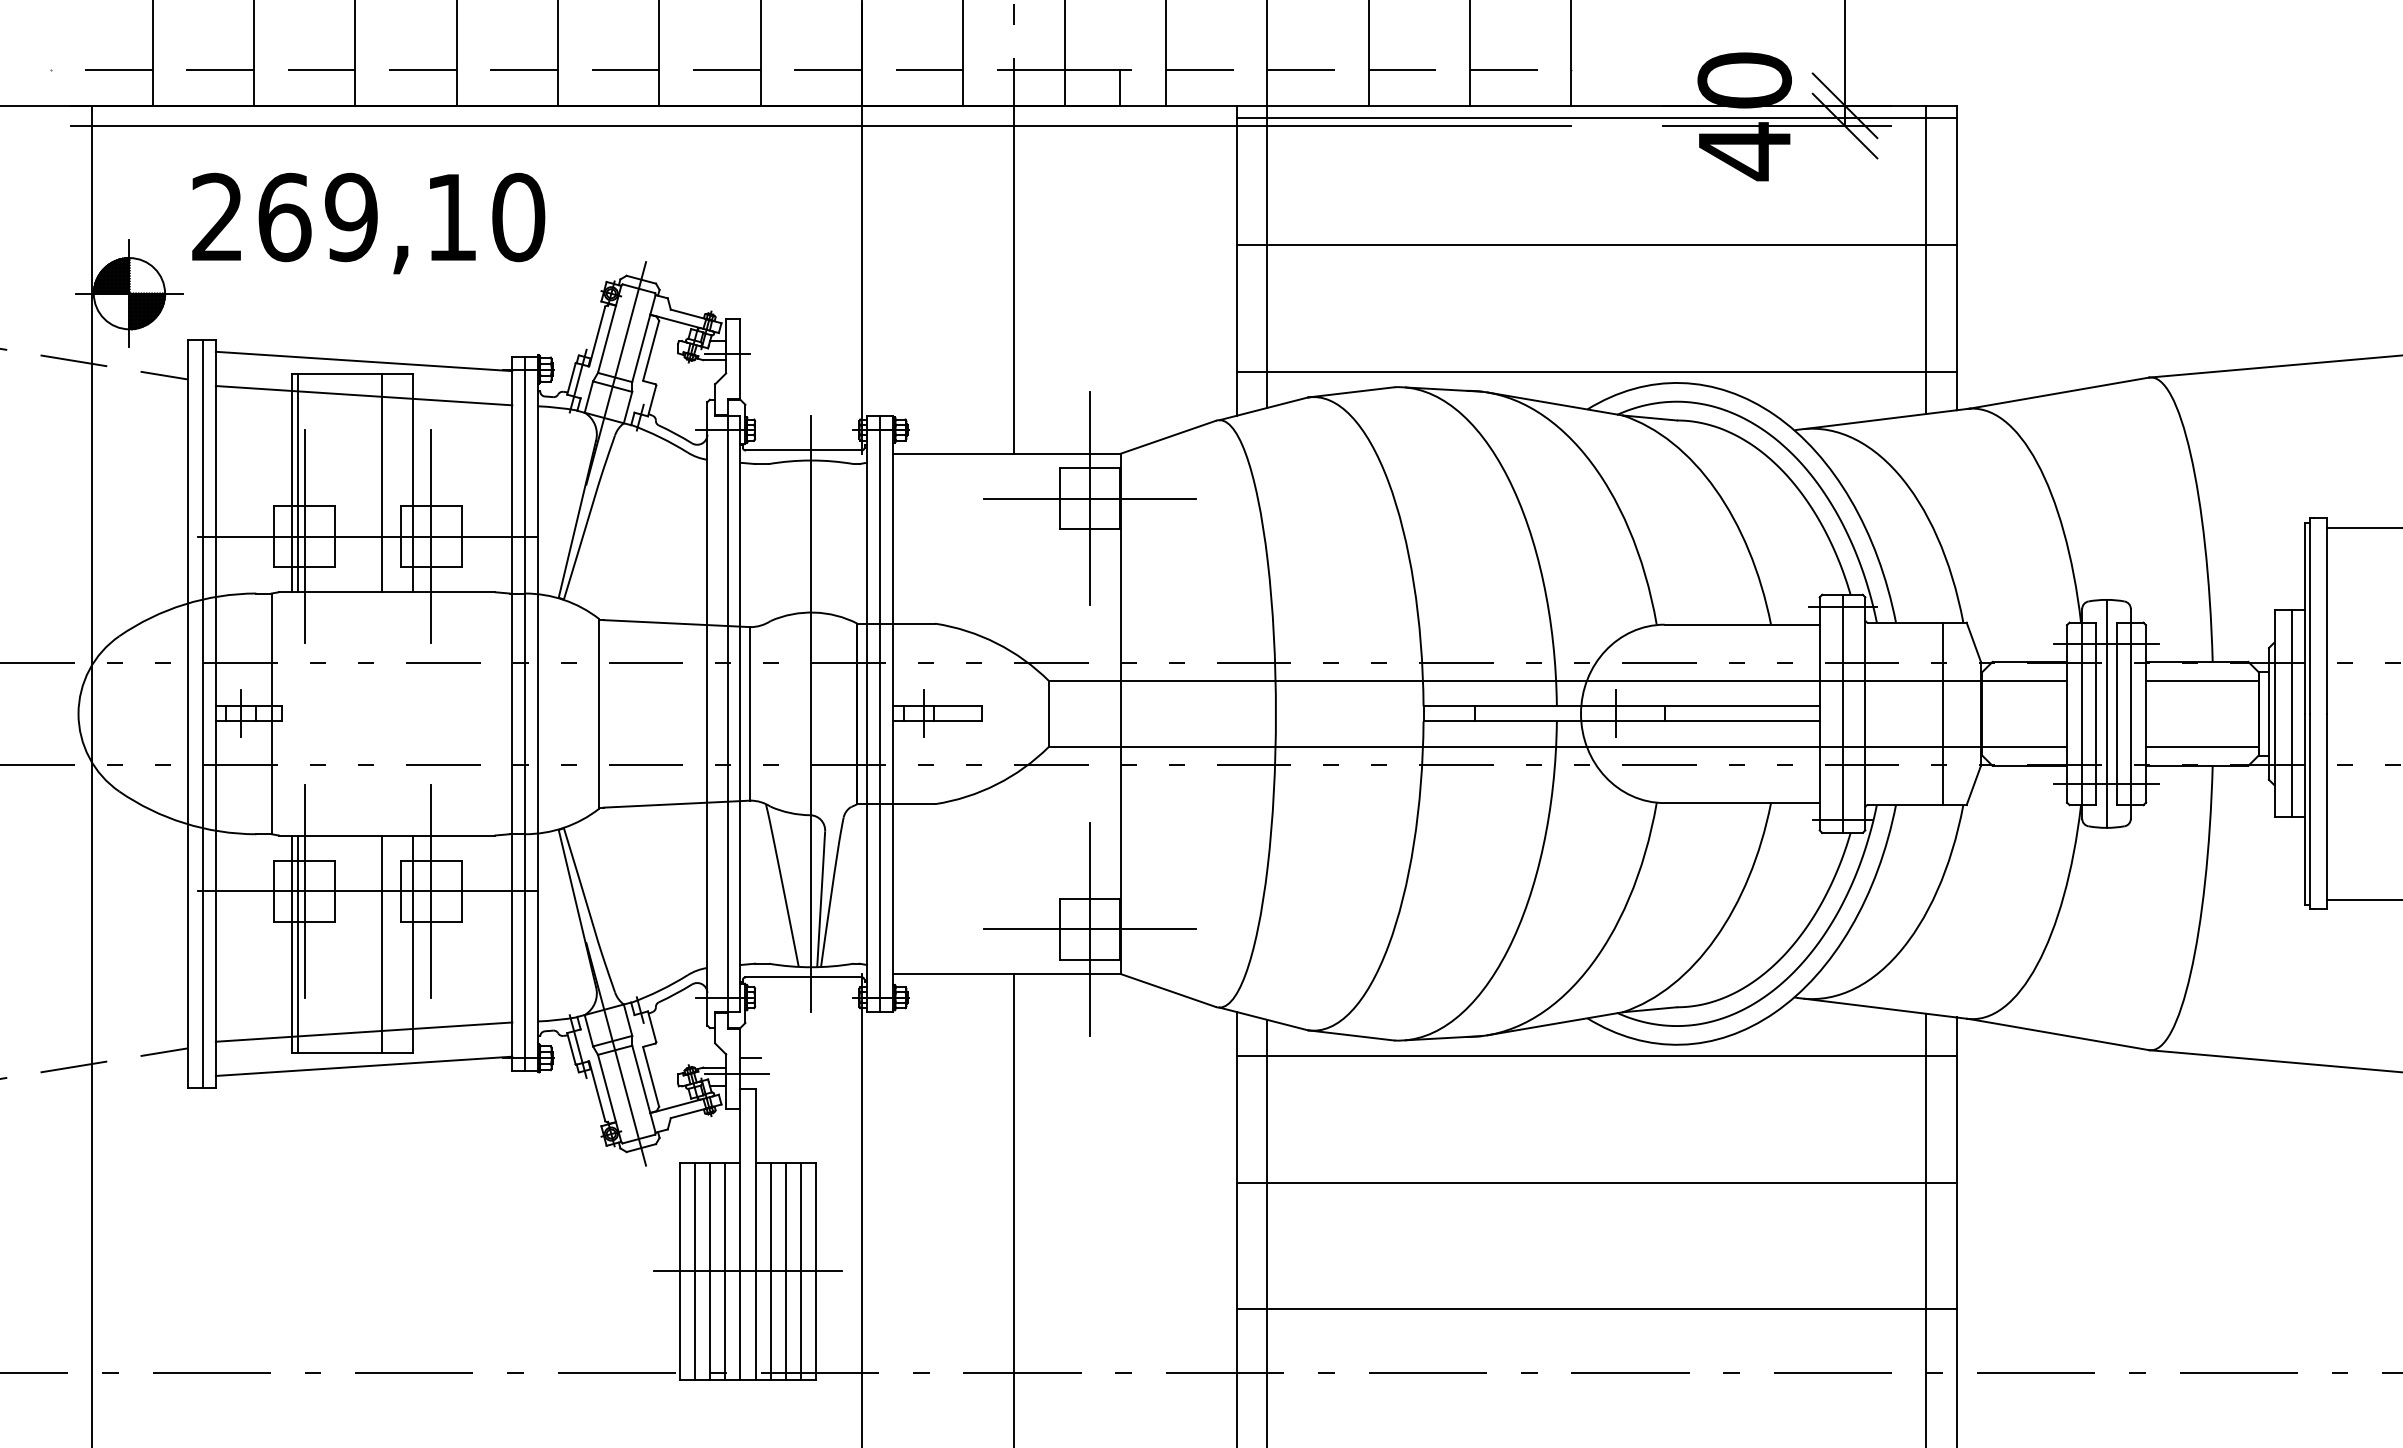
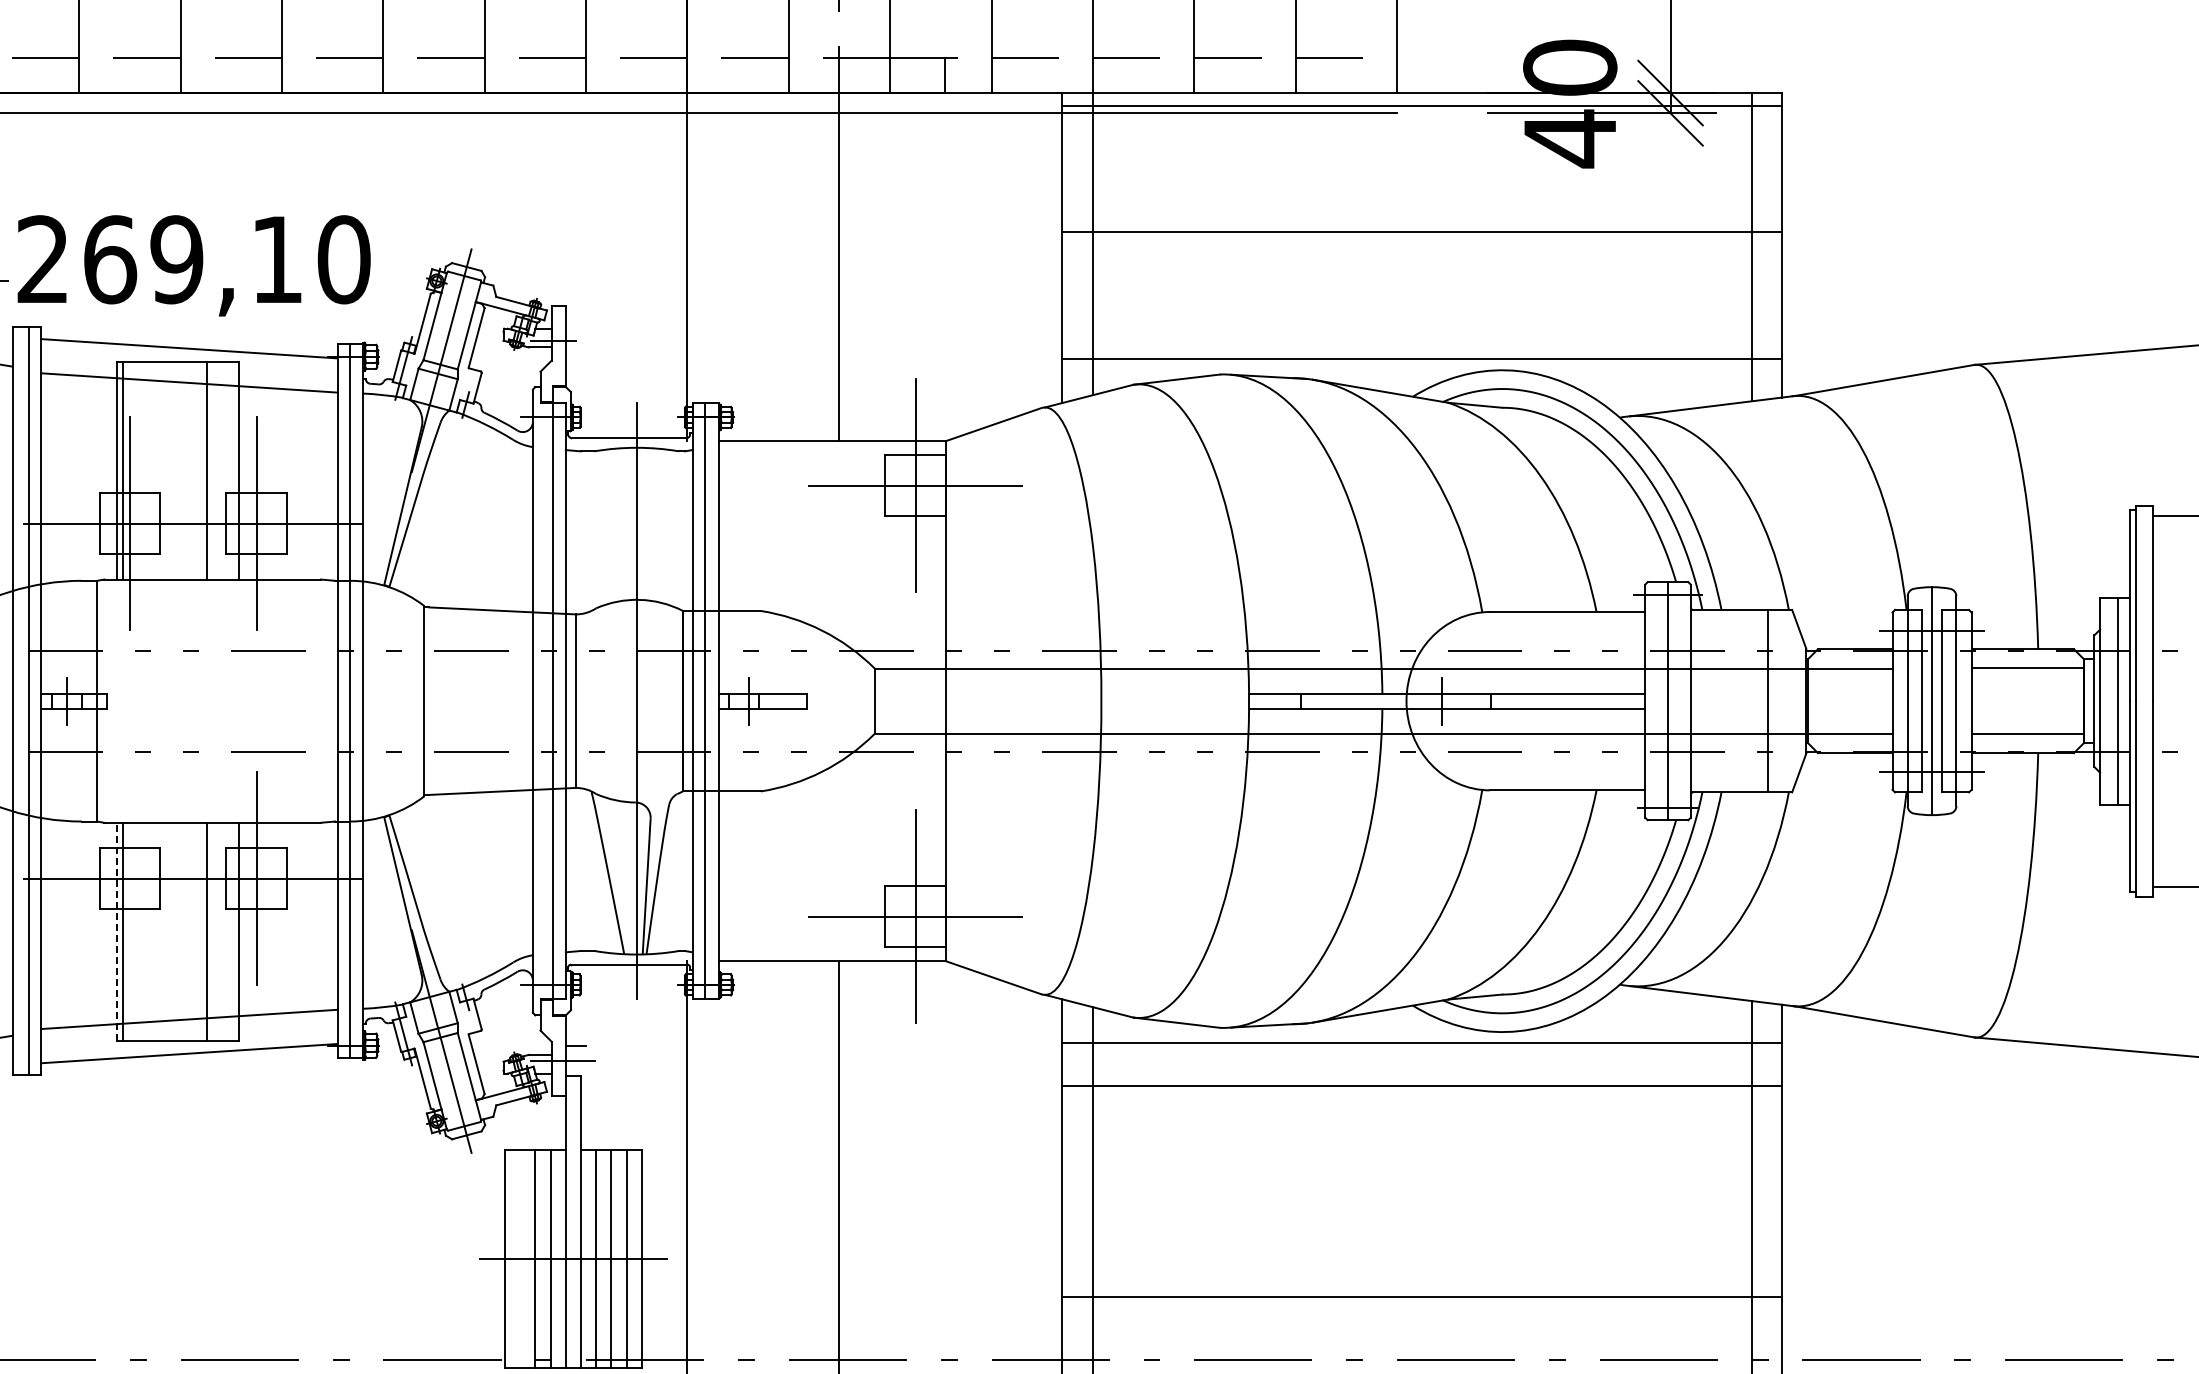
text: (368, 223) -> (194, 265), moved
line: (304, 890) -> (130, 877), removed
line: (291, 944) -> (117, 931), solid -> dashed
line: (1596, 1182) -> (1422, 1085), moved
line: (694, 1271) -> (520, 1258), removed

